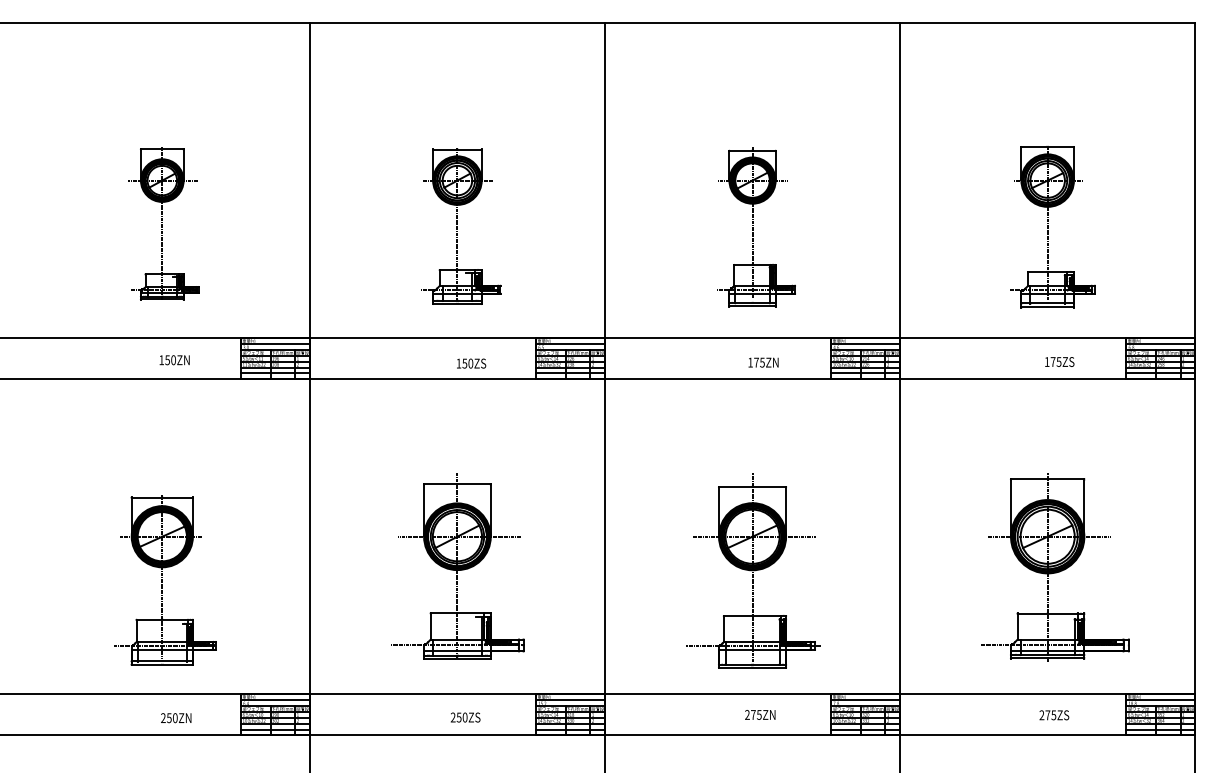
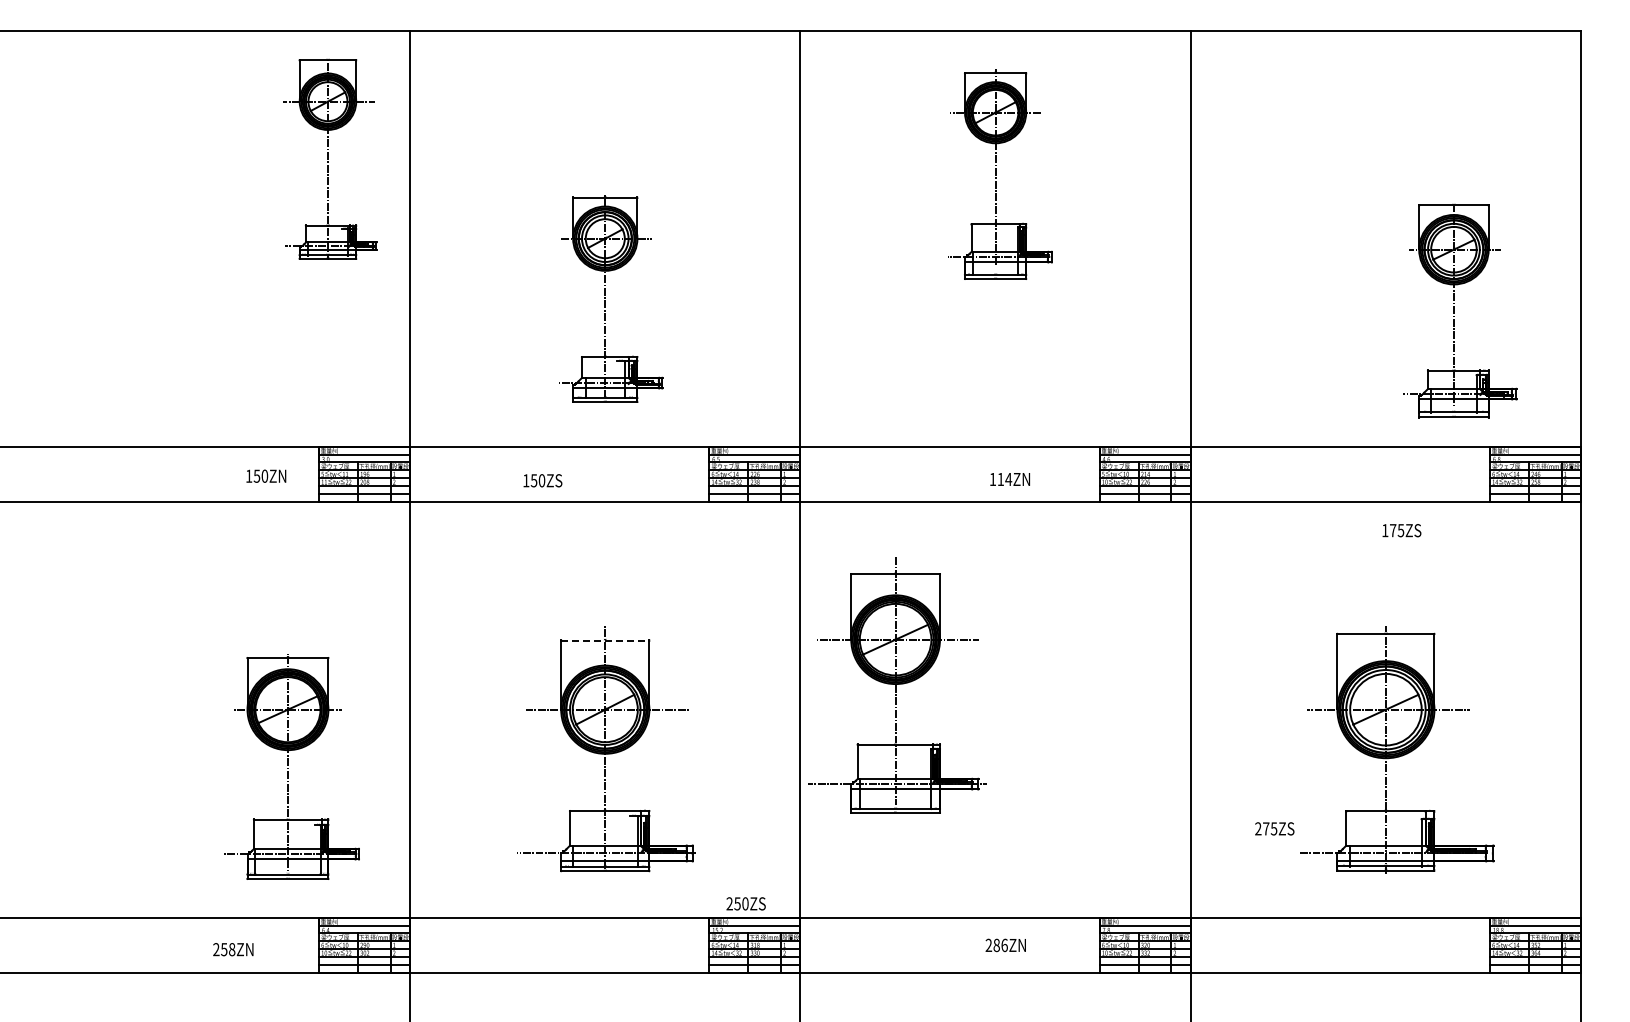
part: (164, 223) -> (330, 158), moved
part: (1052, 226) -> (1460, 310), moved
part: (756, 227) -> (1000, 174), moved
text: (174, 359) -> (266, 475), moved
text: (1059, 361) -> (1401, 530), moved
text: (759, 362) -> (1004, 479), 175ZN -> 114ZN
text: (471, 363) -> (542, 480), moved
line: (457, 484) -> (605, 640), solid -> dashed
part: (753, 571) -> (897, 685), moved
part: (164, 579) -> (291, 766), moved
text: (756, 715) -> (1000, 945), 275ZN -> 286ZN
text: (1054, 715) -> (1274, 828), moved
text: (465, 717) -> (745, 903), moved
text: (175, 718) -> (232, 949), 250ZN -> 258ZN

